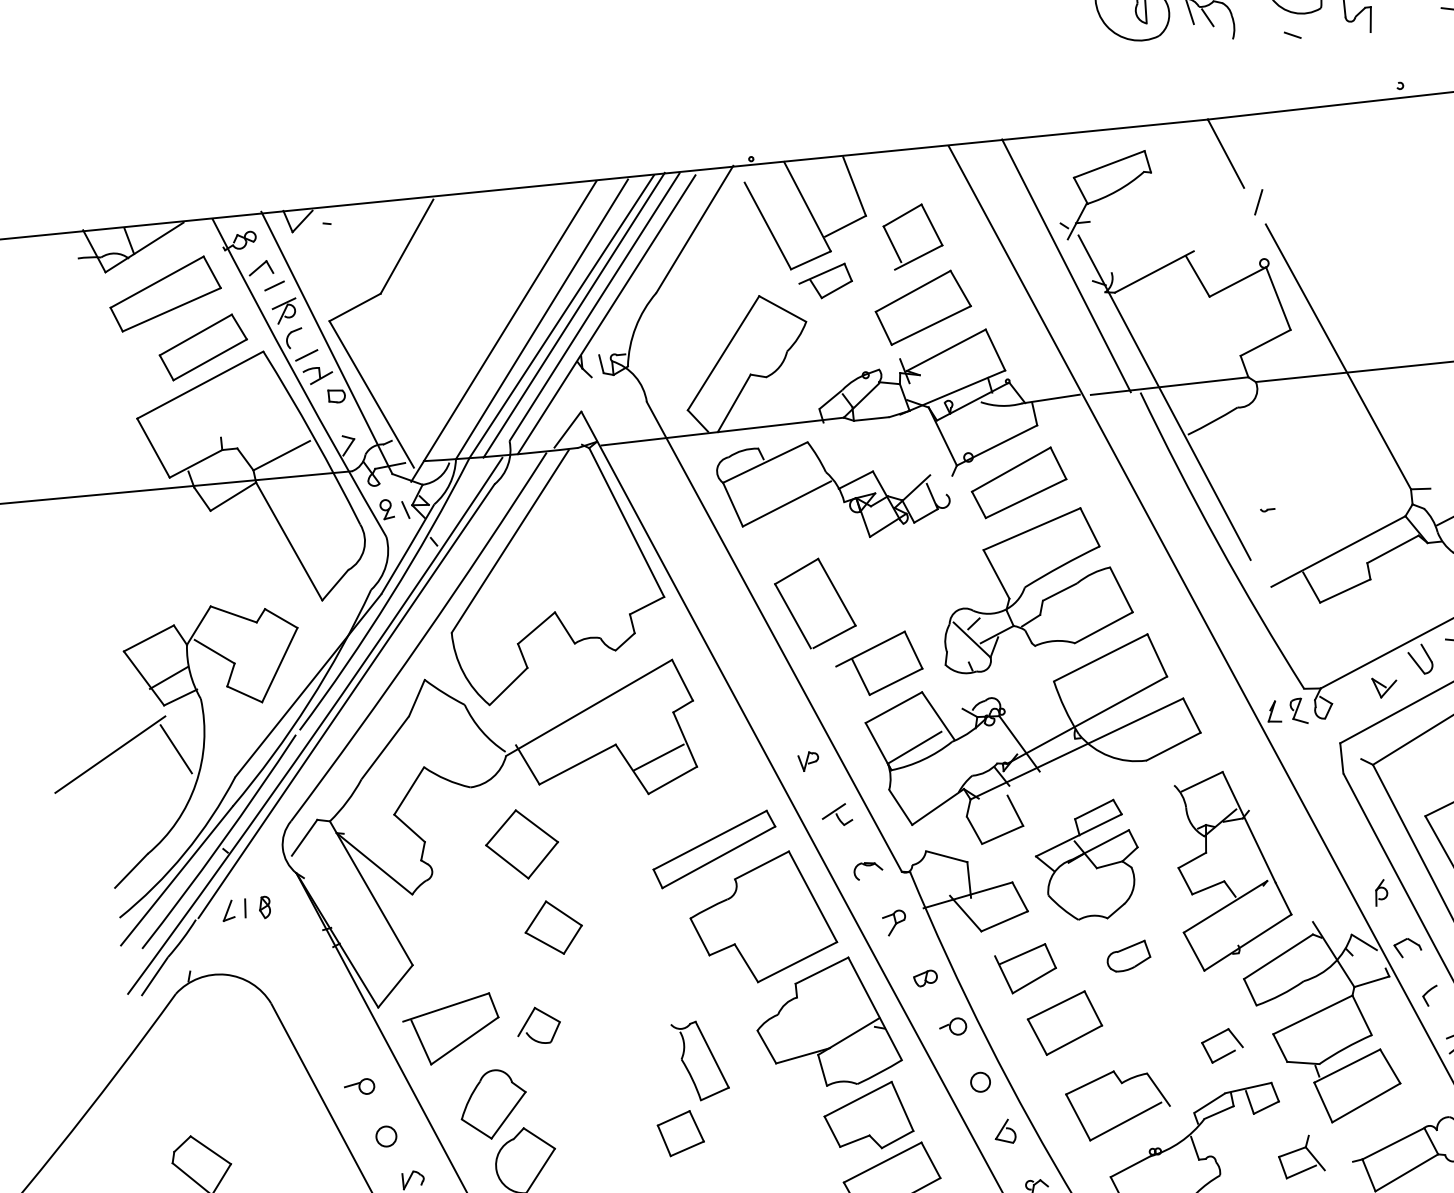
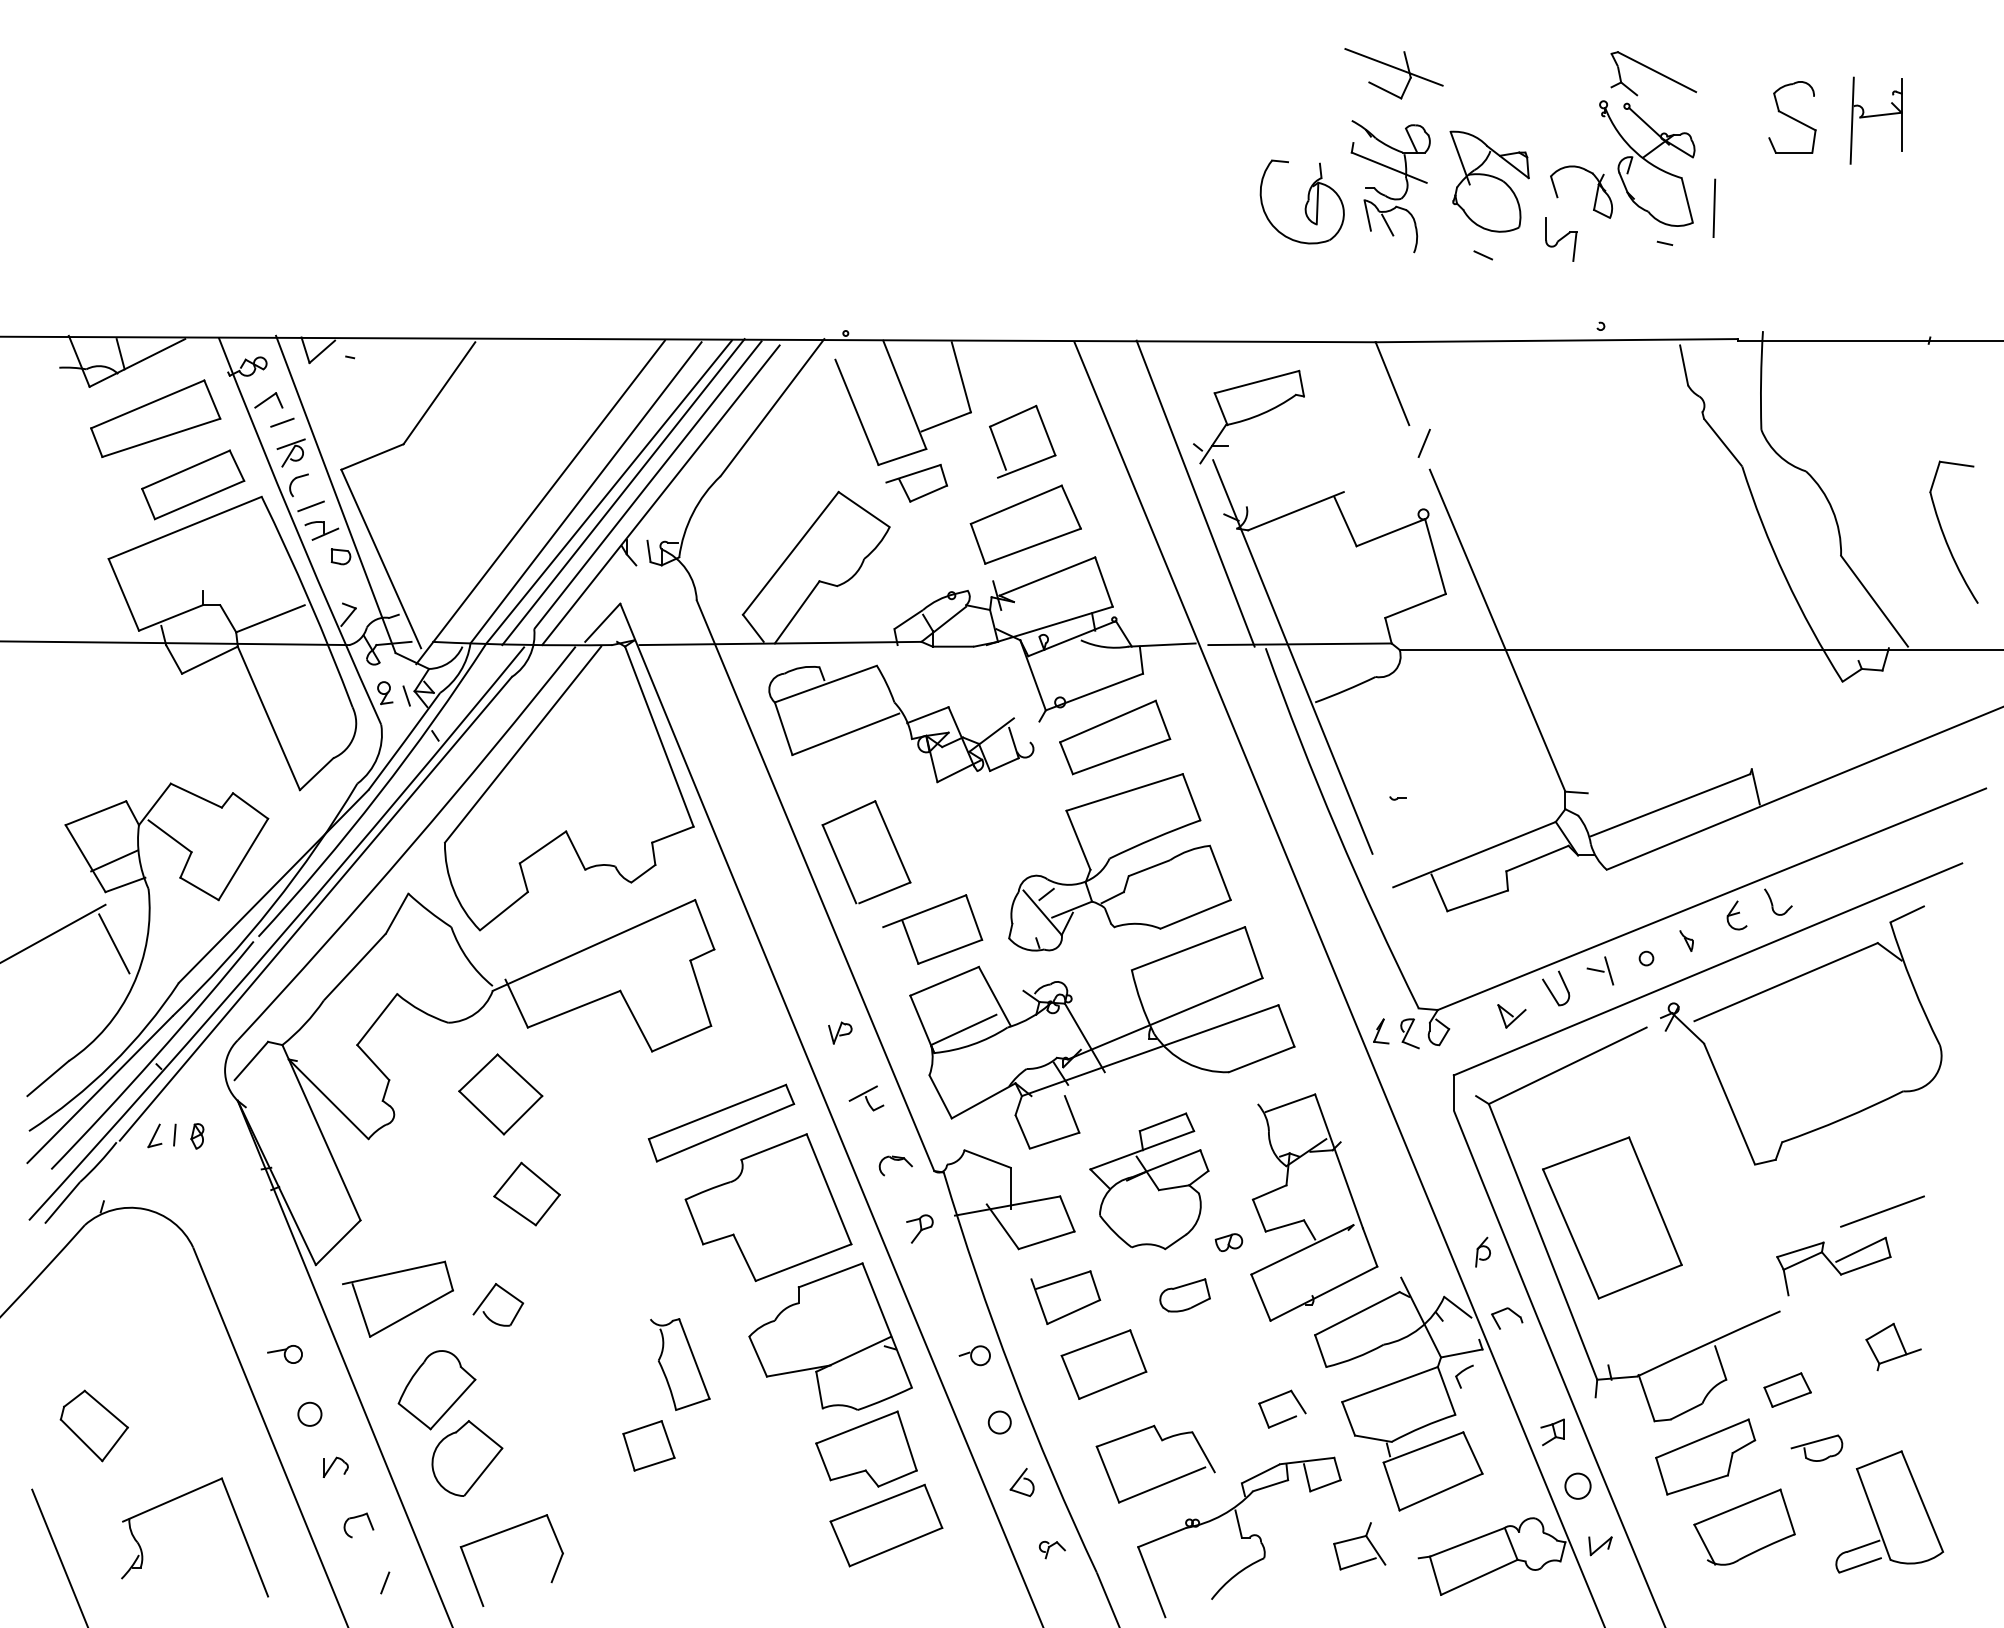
line: (658, 757) -> (667, 1010), removed
part: (925, 978) -> (1228, 1242), moved
part: (1430, 995) -> (1464, 1376), moved

